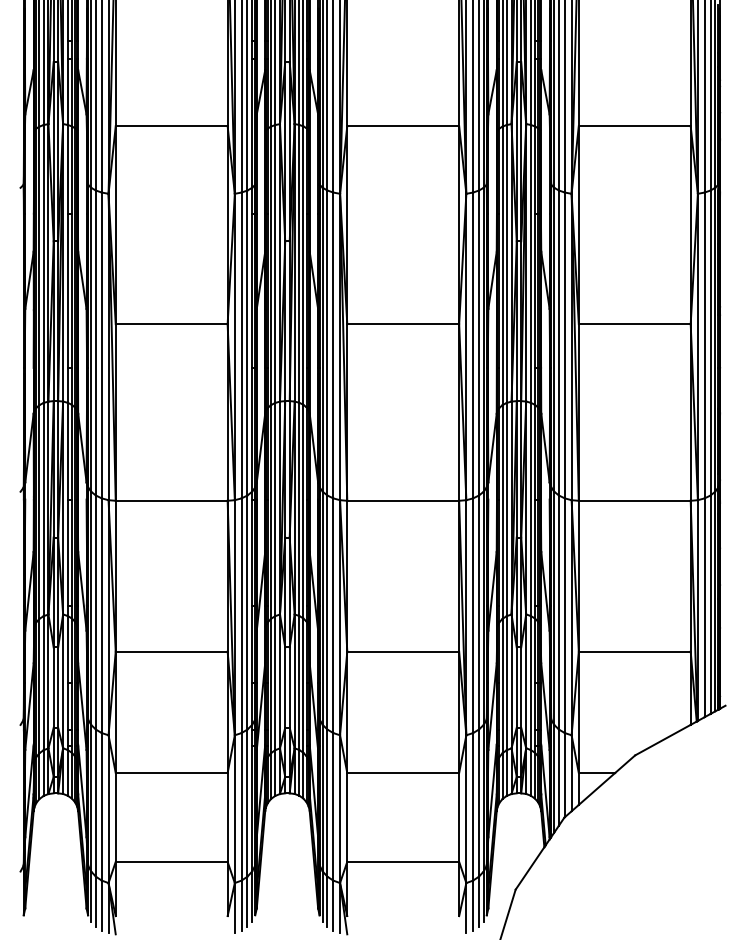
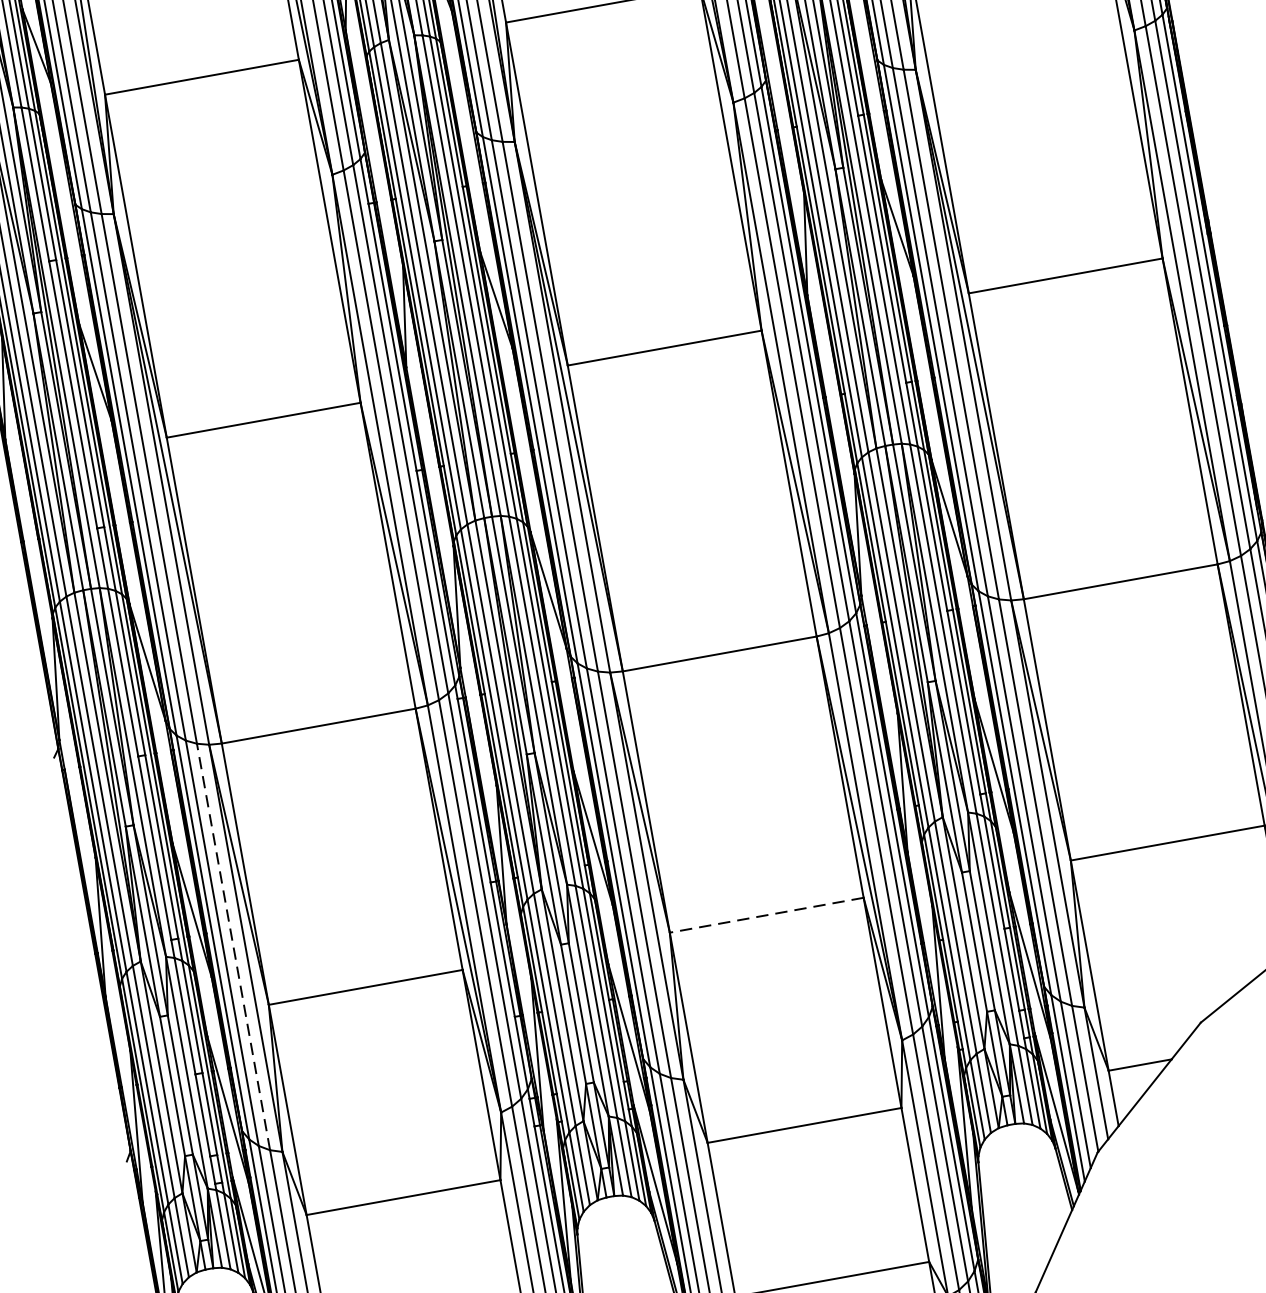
line: (101, 615) -> (232, 946), solid -> dashed
line: (403, 651) -> (767, 914), solid -> dashed

